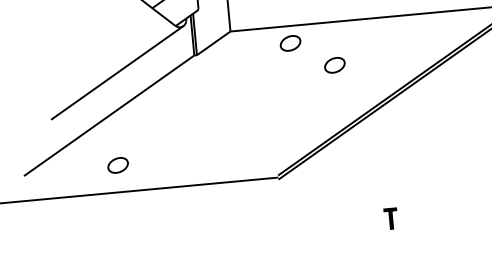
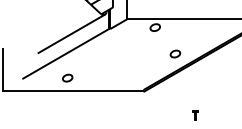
part: (334, 64) -> (175, 53), moved

